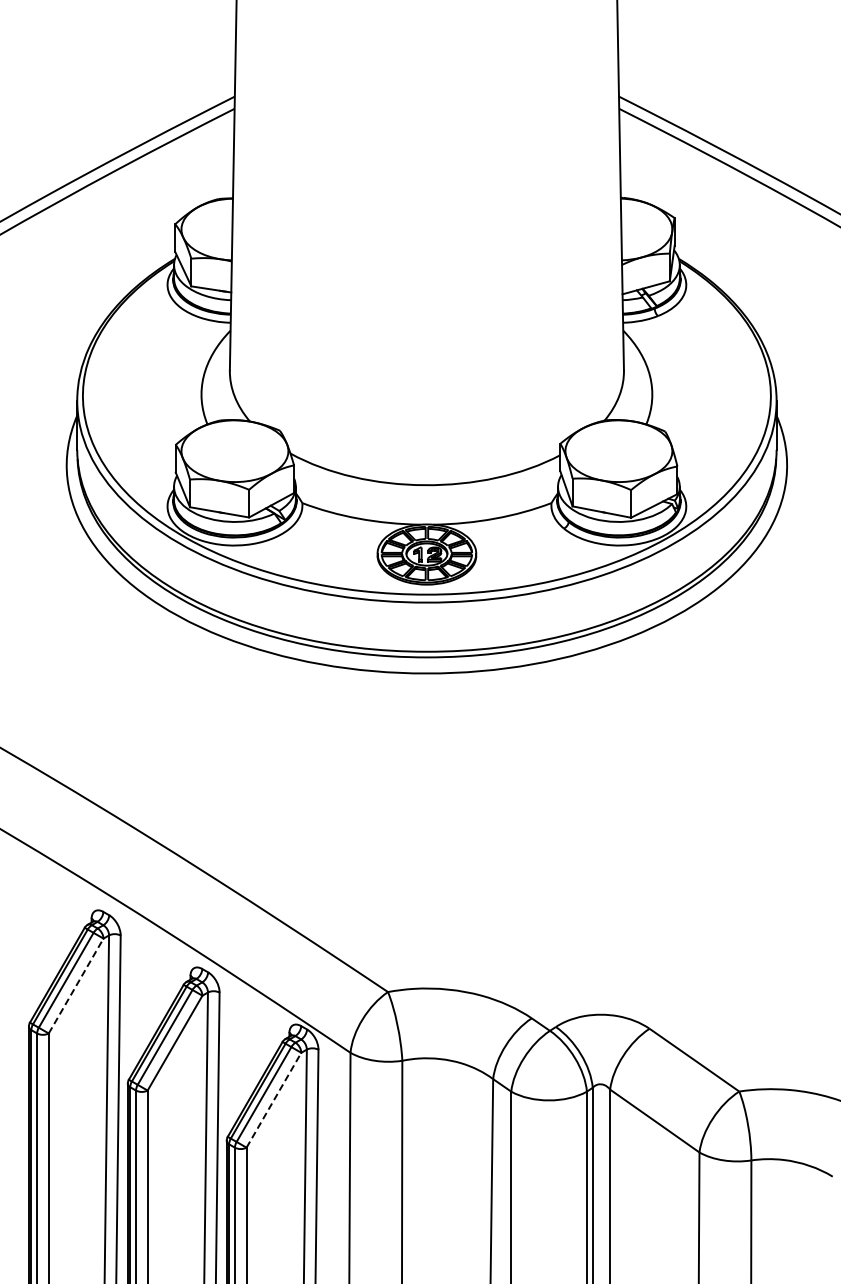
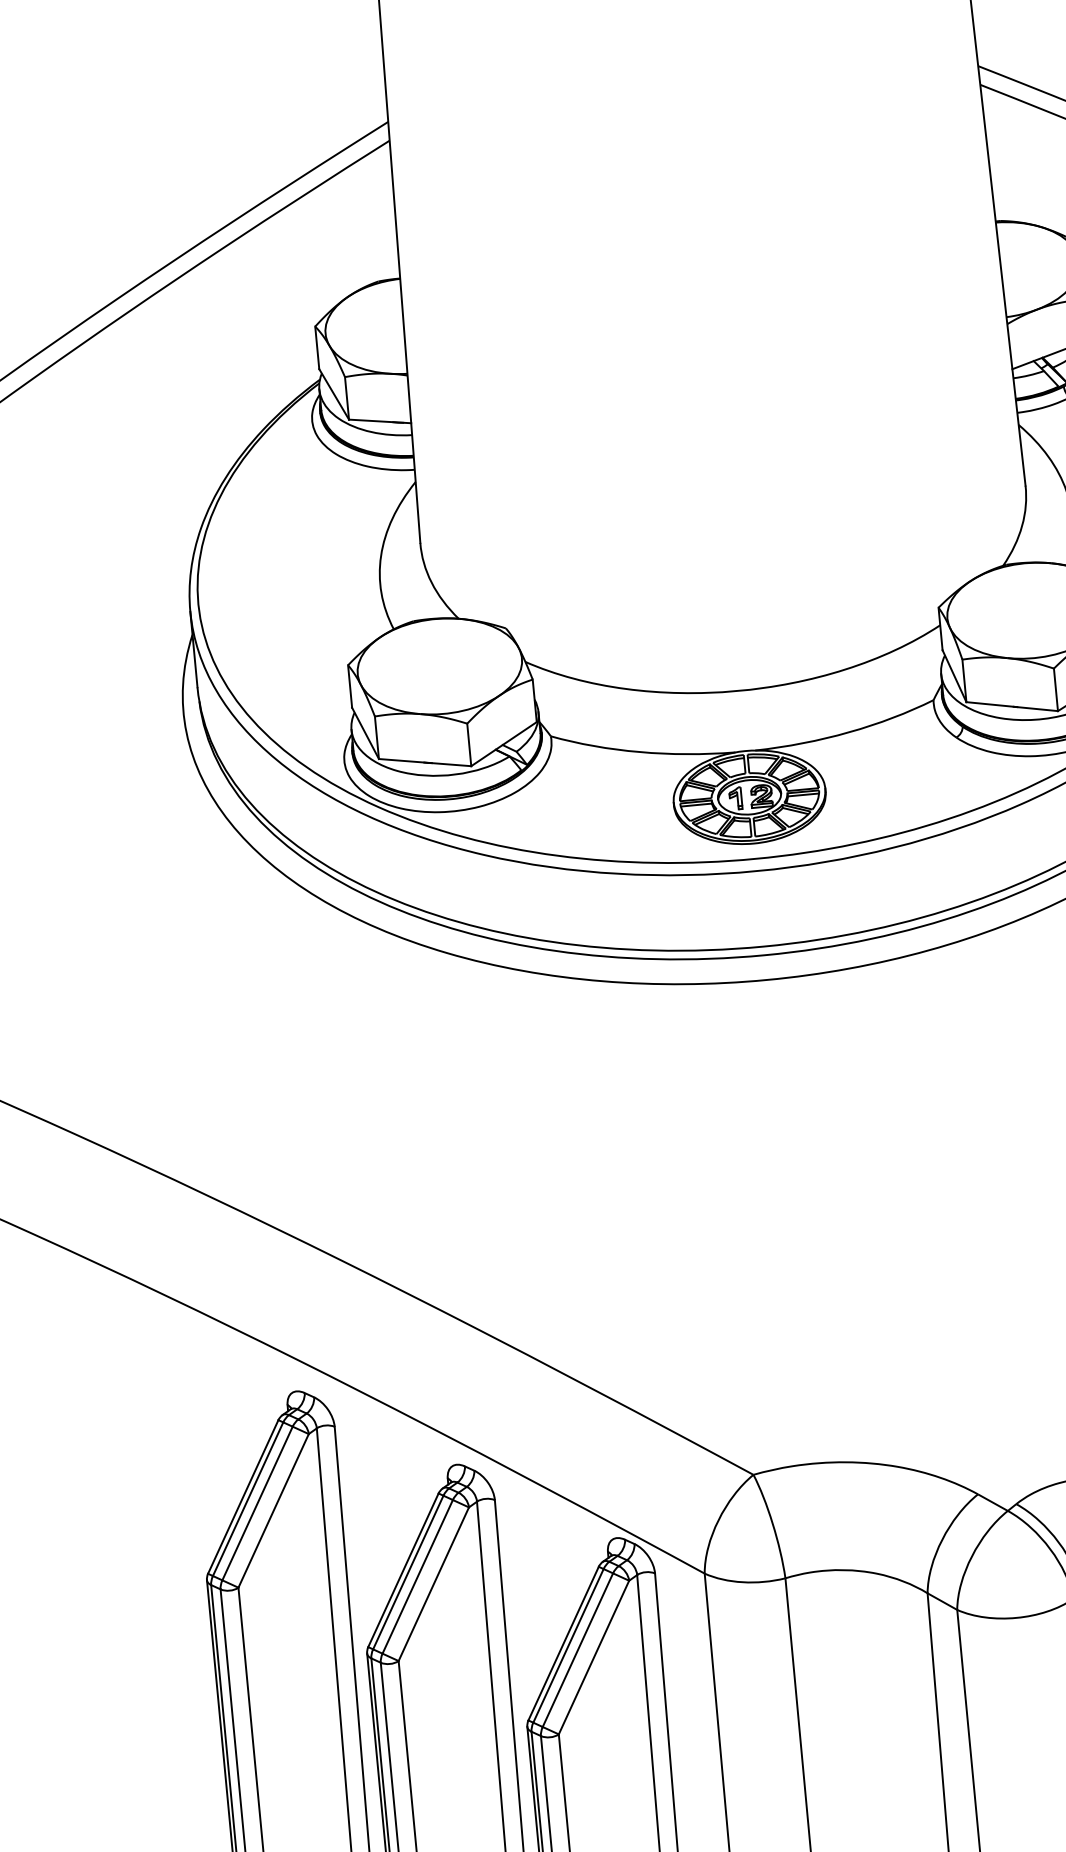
line: (76, 986) -> (274, 1511), dashed -> solid
line: (273, 1100) -> (593, 1658), dashed -> solid

